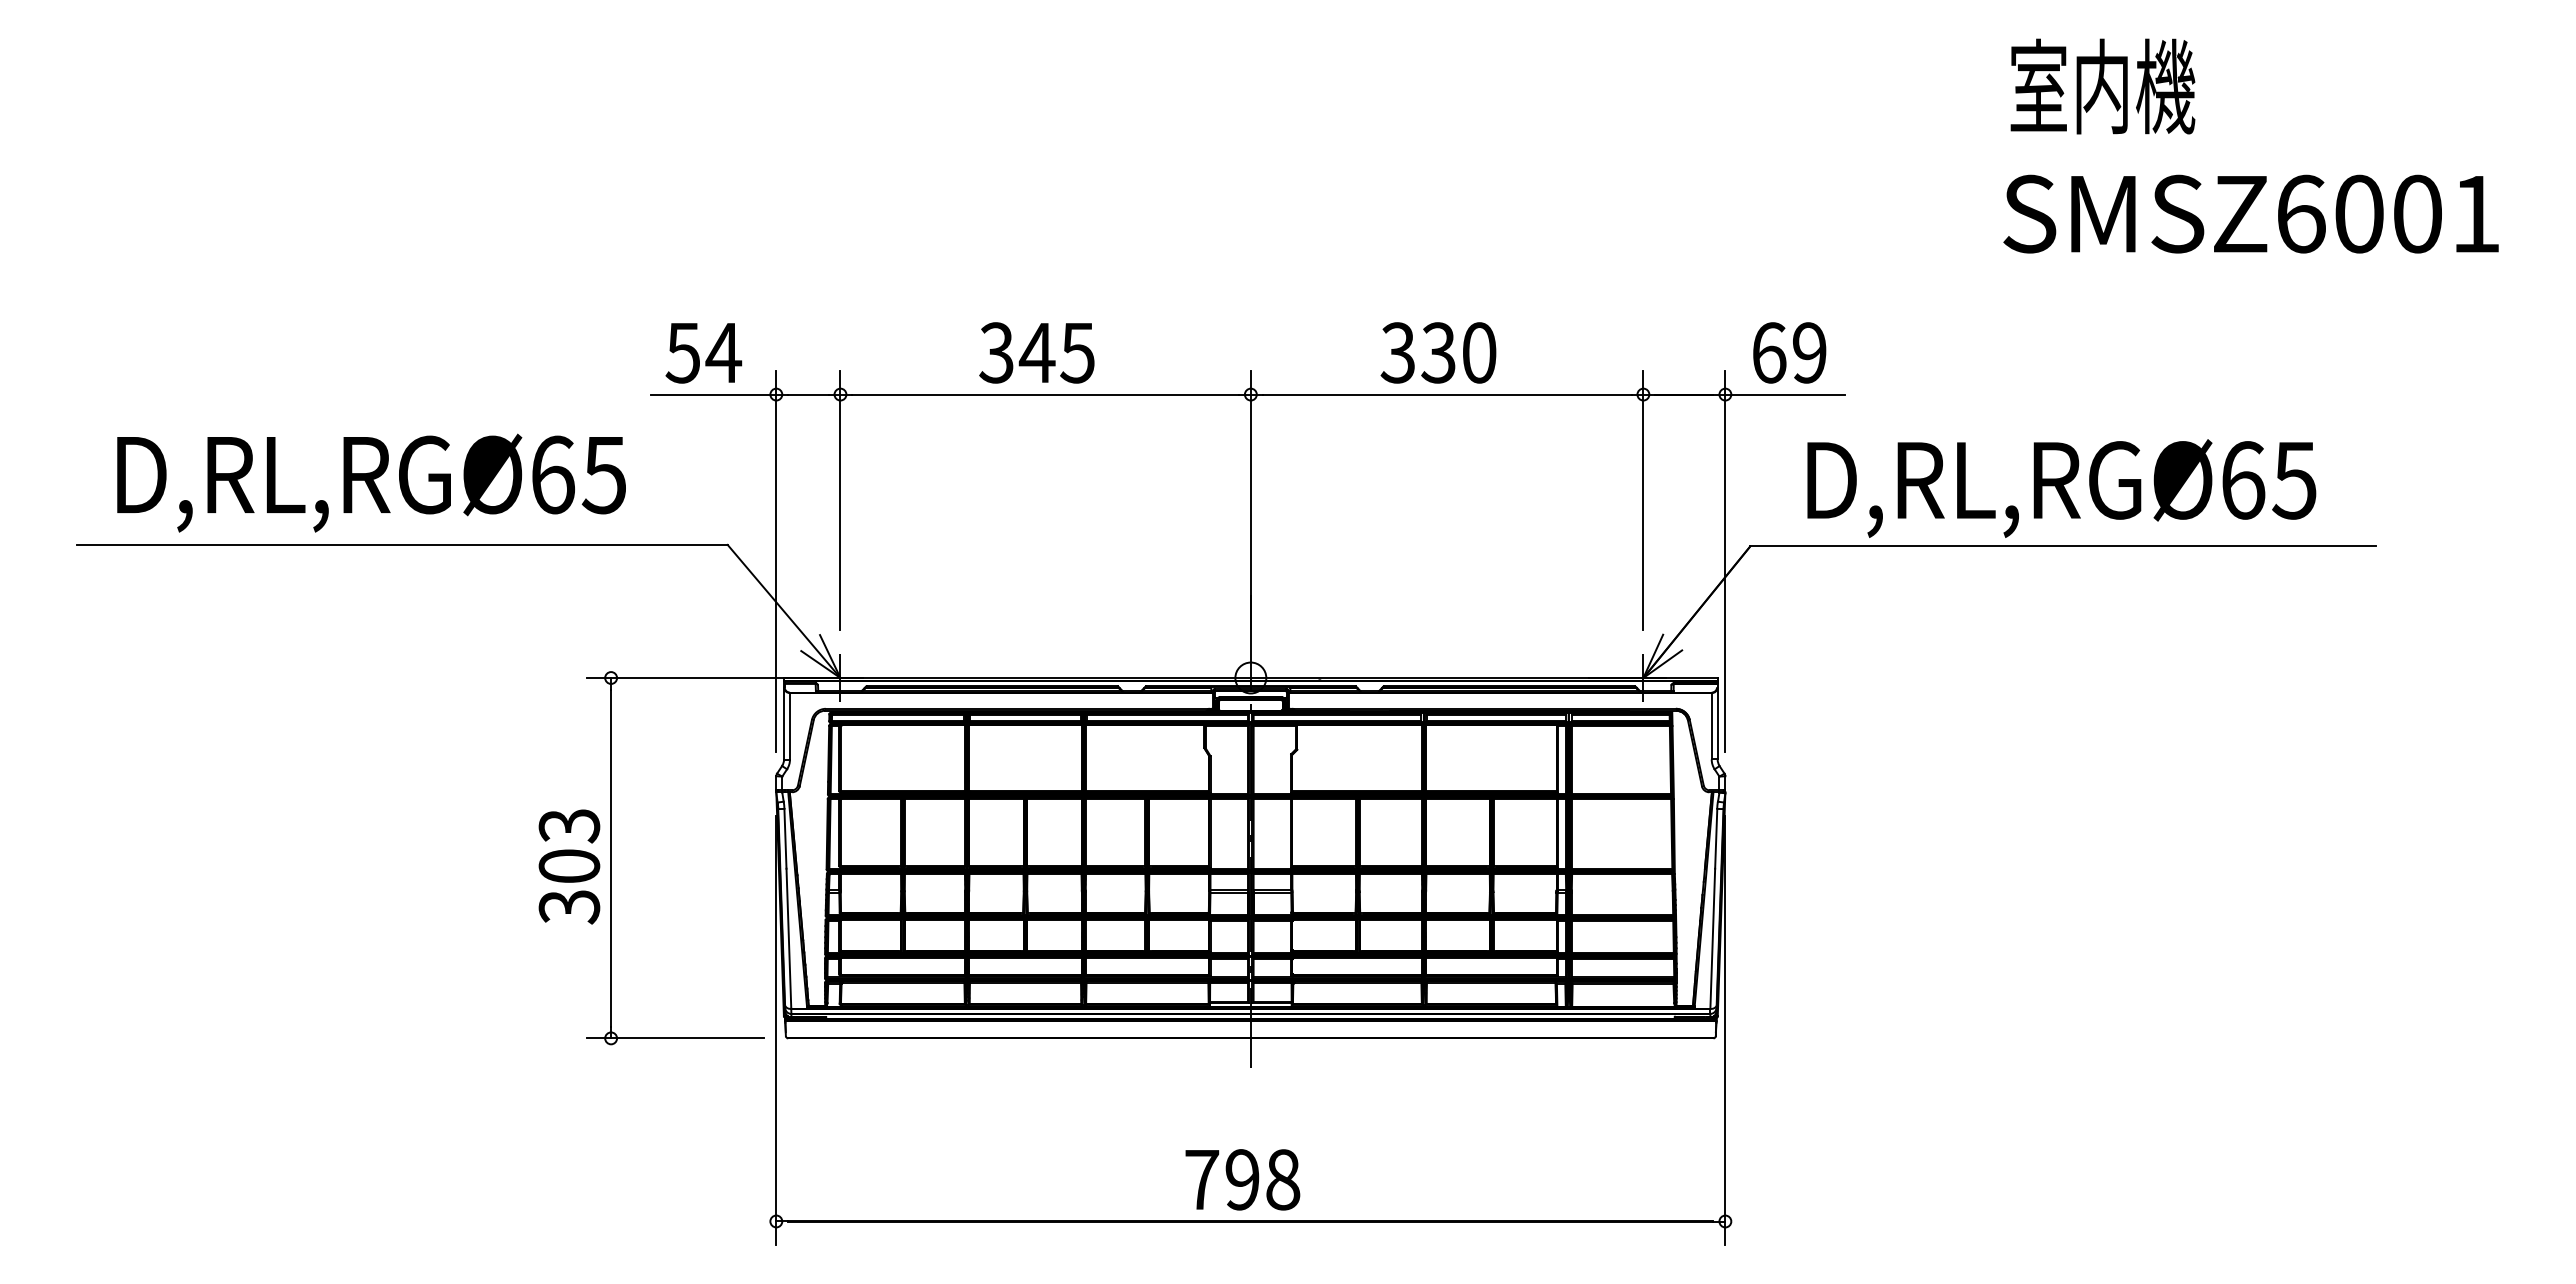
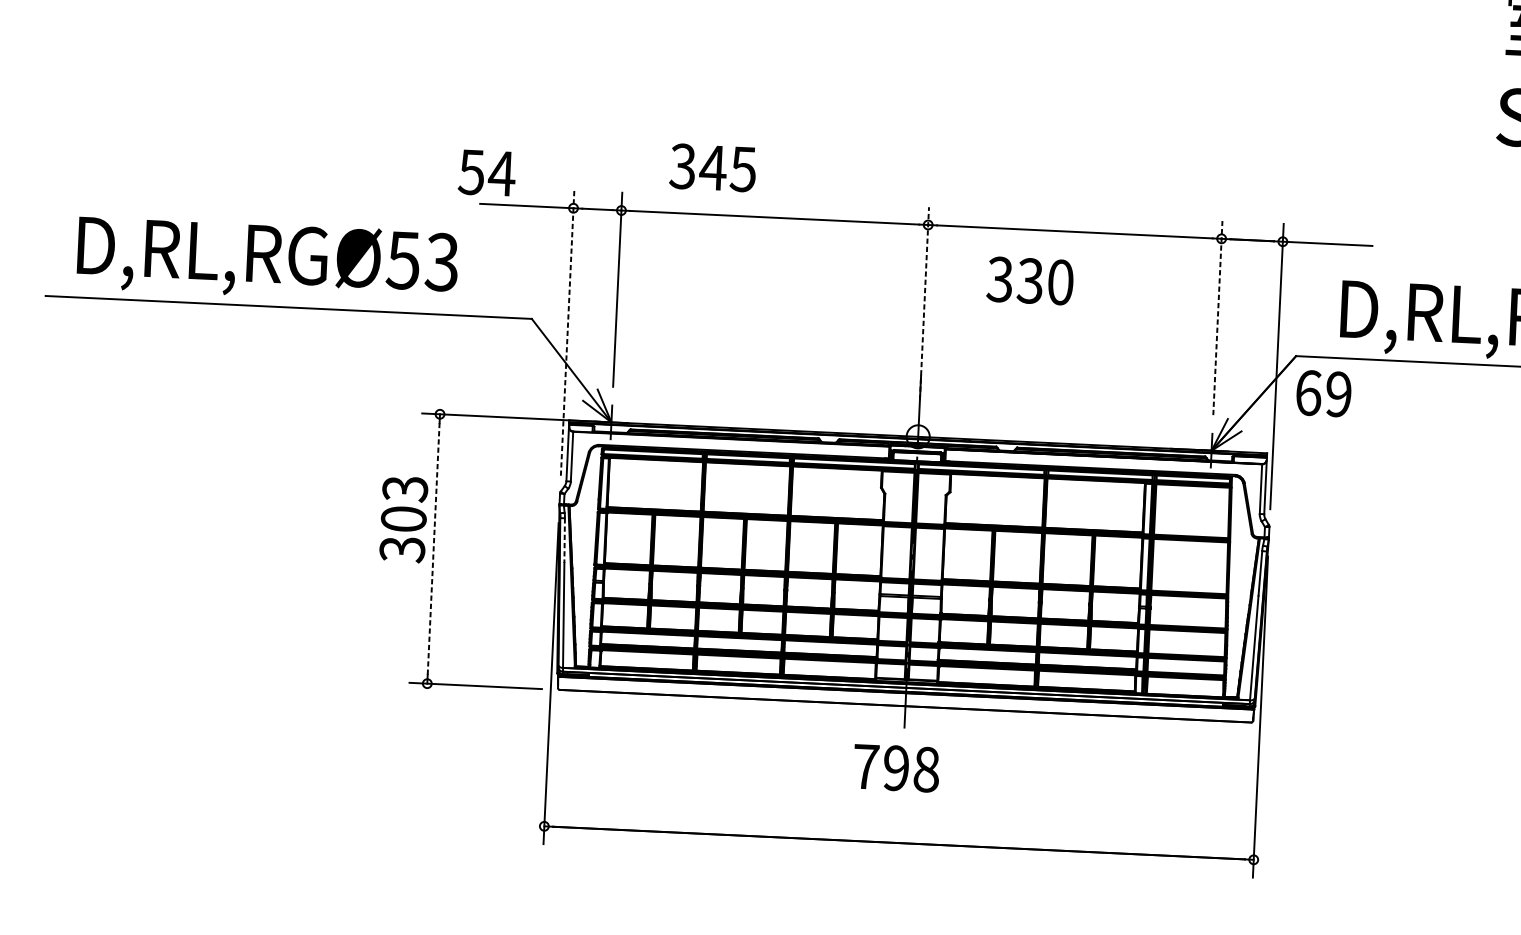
text: (1036, 352) -> (712, 167), moved
text: (1438, 352) -> (1030, 280), moved
text: (1789, 352) -> (1323, 393), moved
text: (703, 353) -> (486, 173), moved
text: (577, 474) -> (422, 260), D,RL,RGØ65 -> D,RL,RGØ53
line: (1250, 499) -> (924, 303), solid -> dashed
line: (1643, 500) -> (1217, 318), solid -> dashed
line: (776, 561) -> (567, 333), solid -> dashed
line: (785, 838) -> (564, 540), solid -> dashed
line: (611, 857) -> (433, 548), solid -> dashed
text: (569, 866) -> (403, 519), moved
text: (1242, 1179) -> (896, 768), moved

